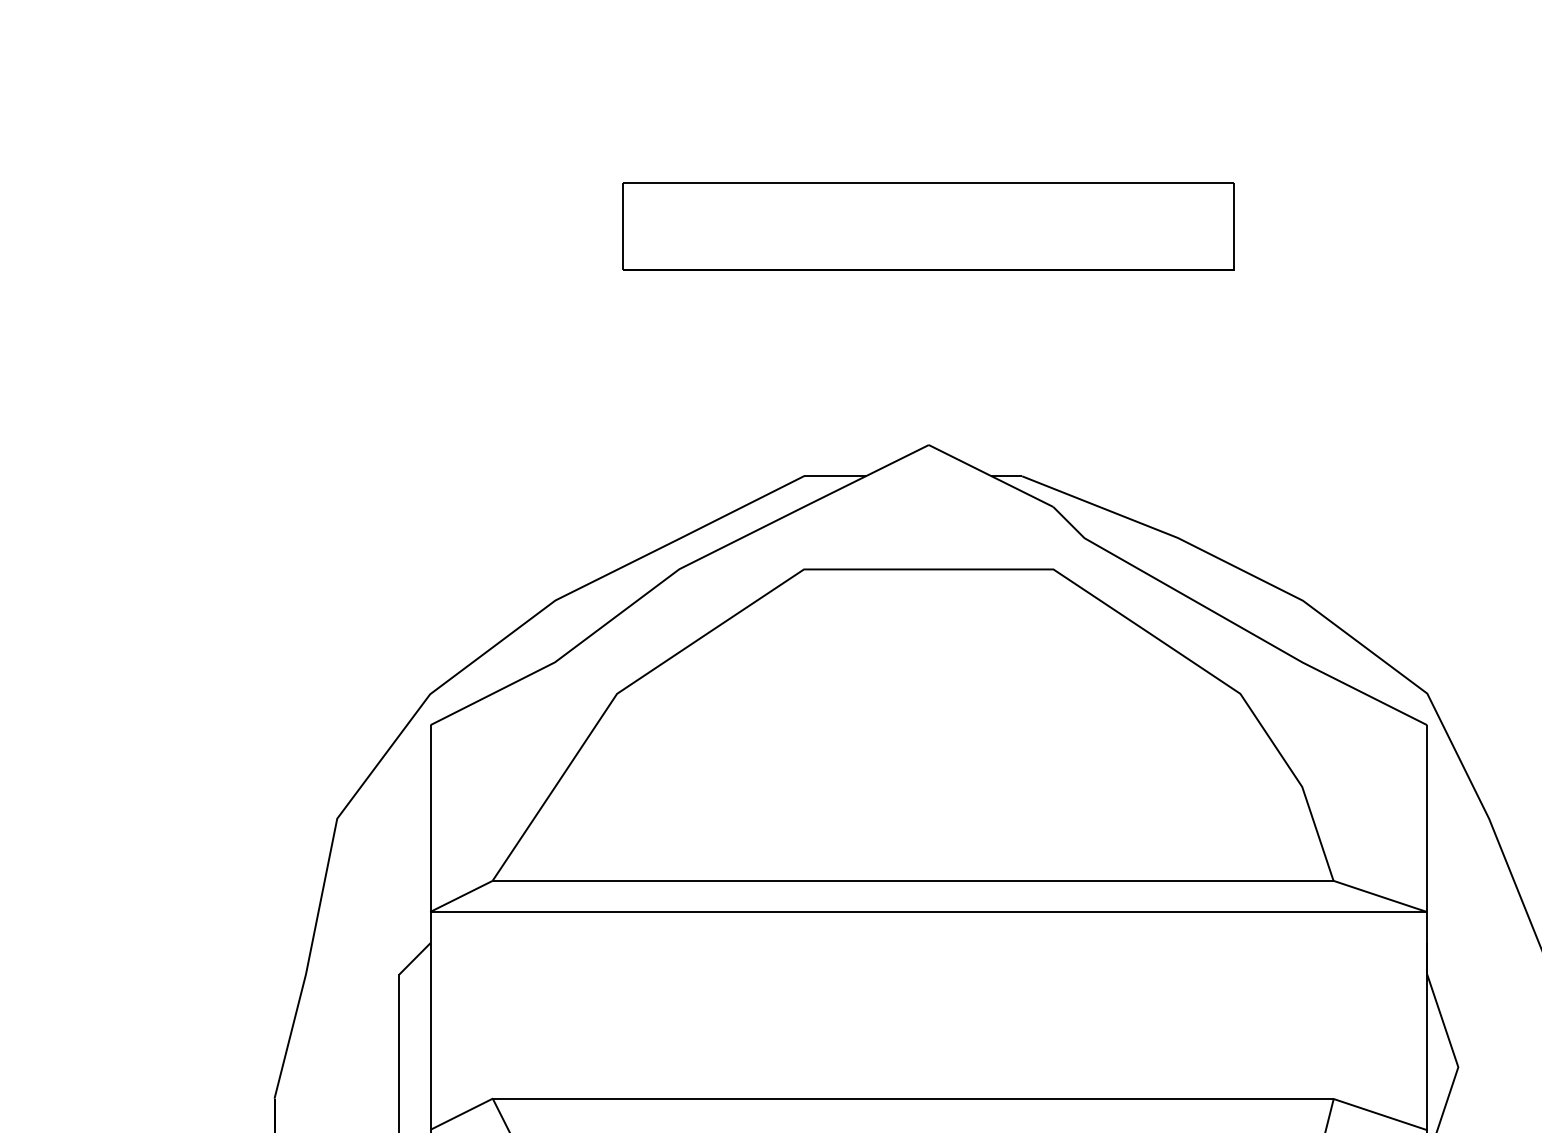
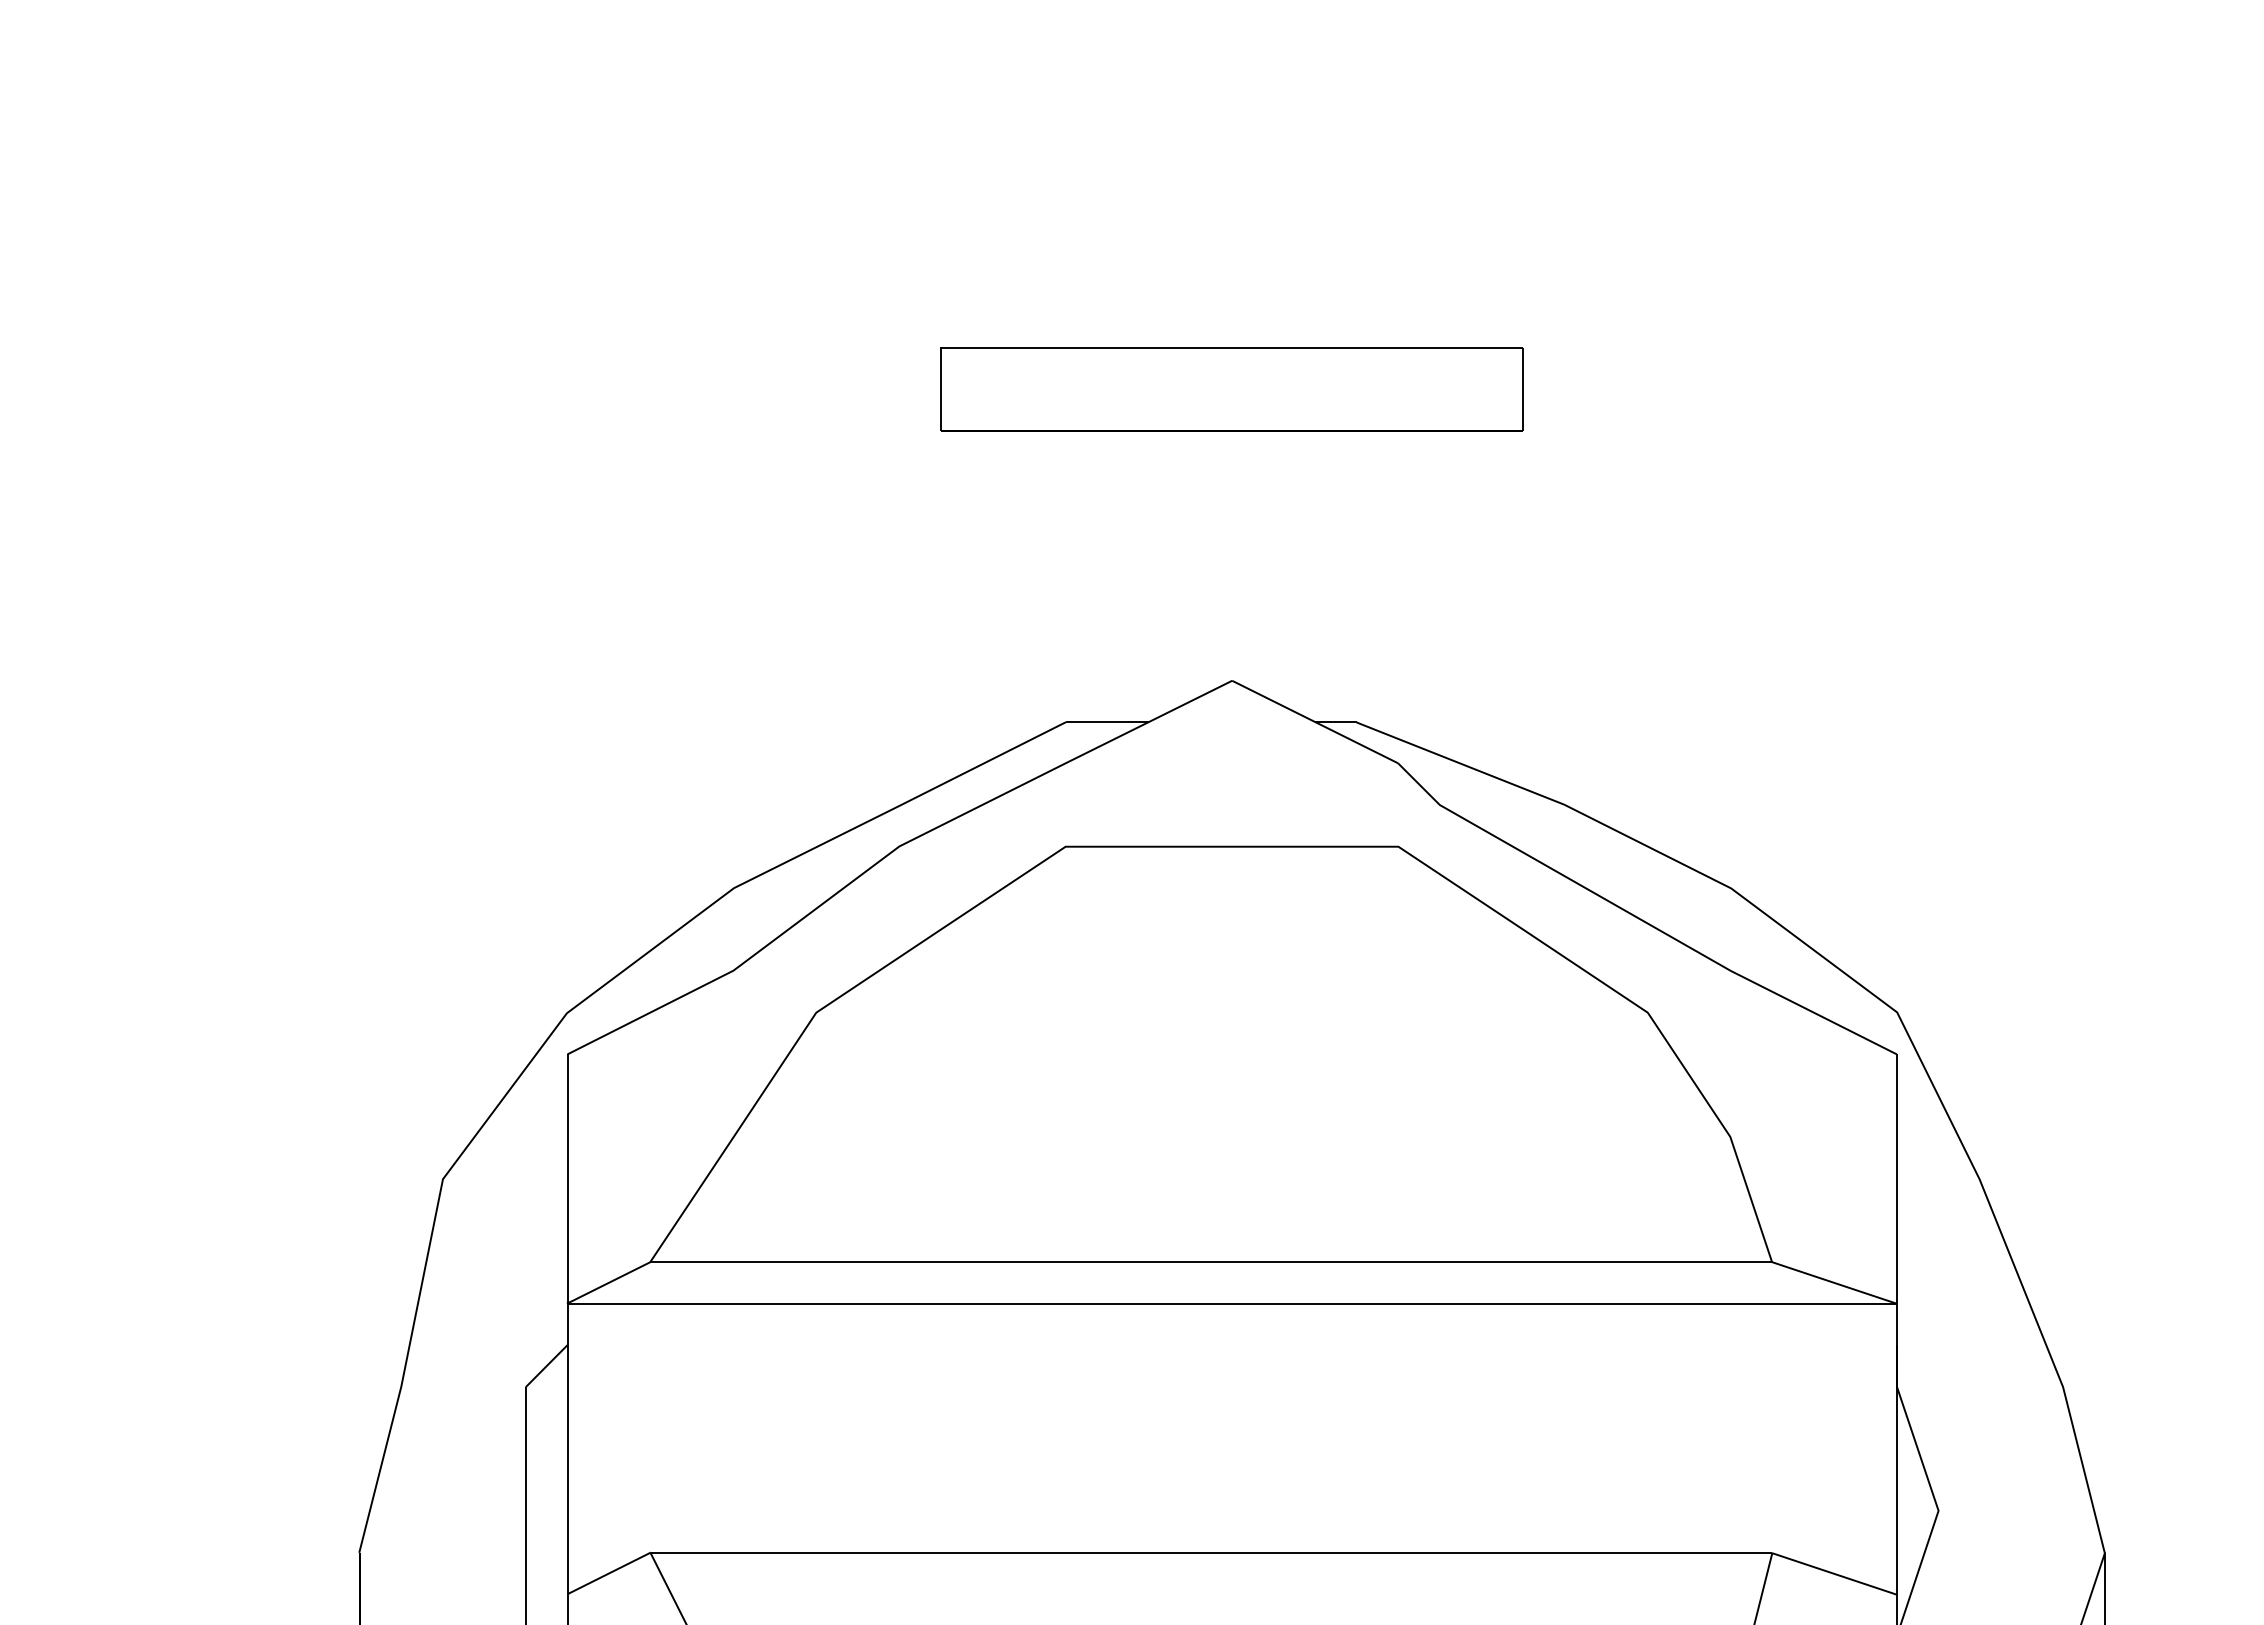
part: (928, 226) -> (1231, 389), size x0.71

